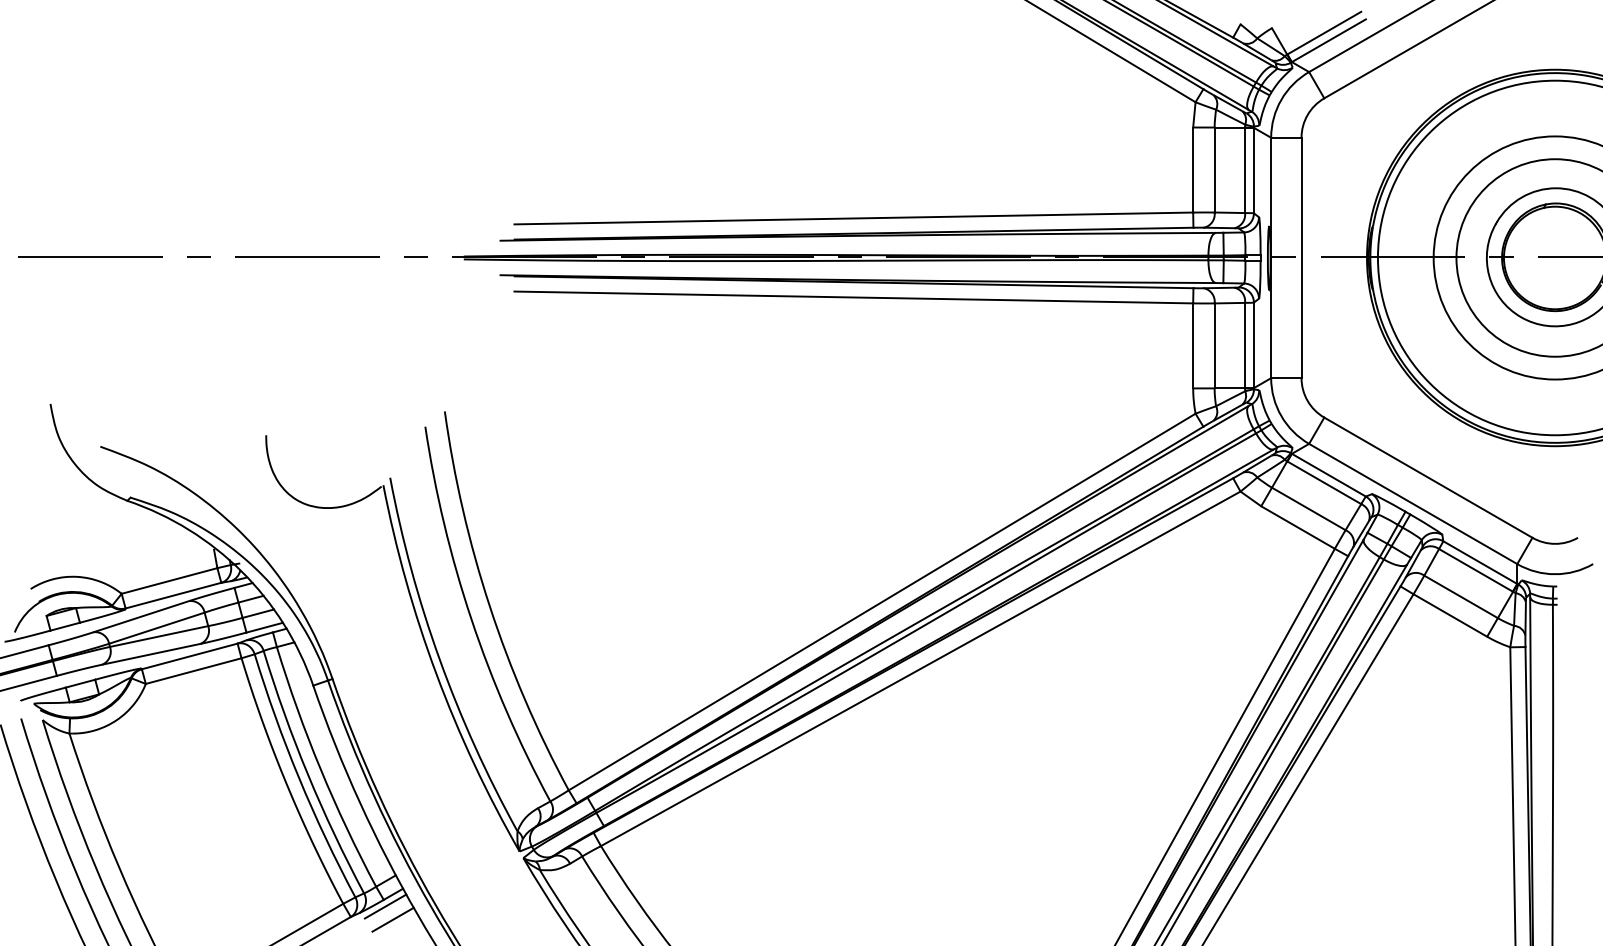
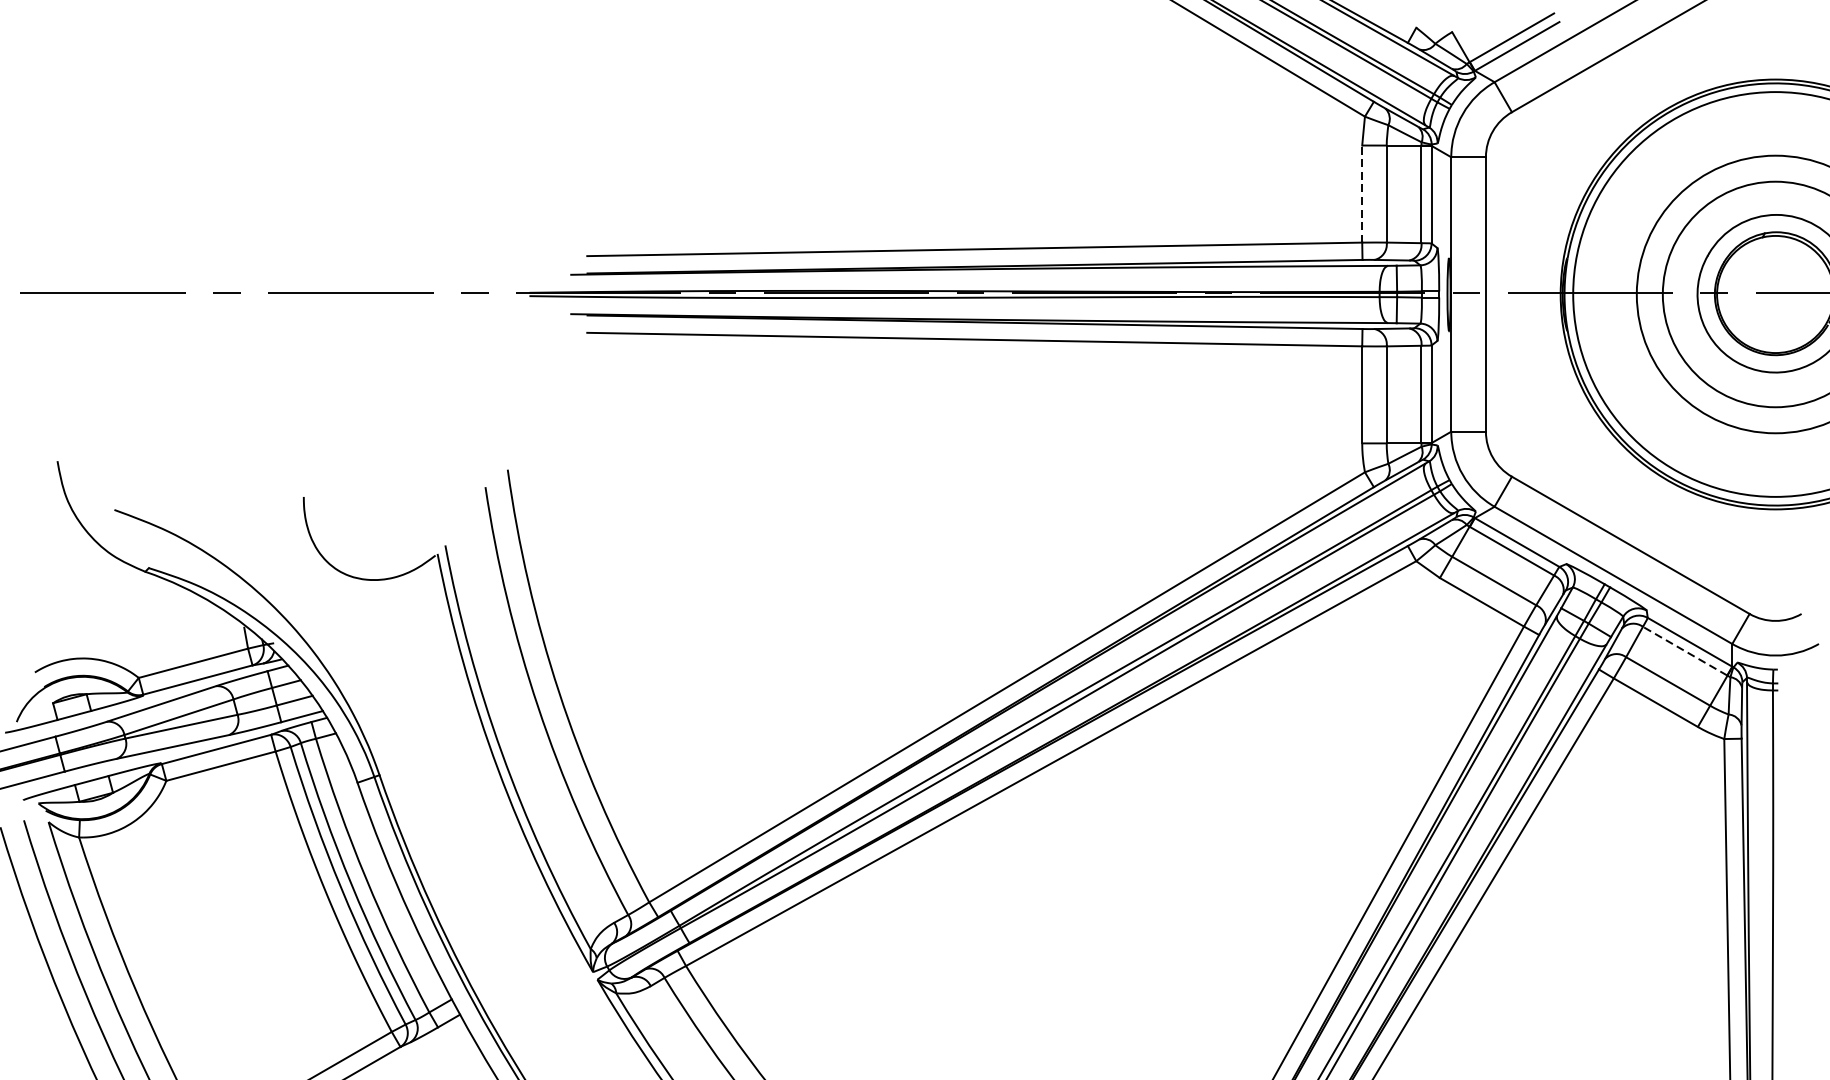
line: (1193, 170) -> (1362, 194), solid -> dashed
line: (1475, 570) -> (1684, 651), solid -> dashed
line: (385, 906) -> (440, 1034), removed
line: (392, 919) -> (448, 1049), removed

